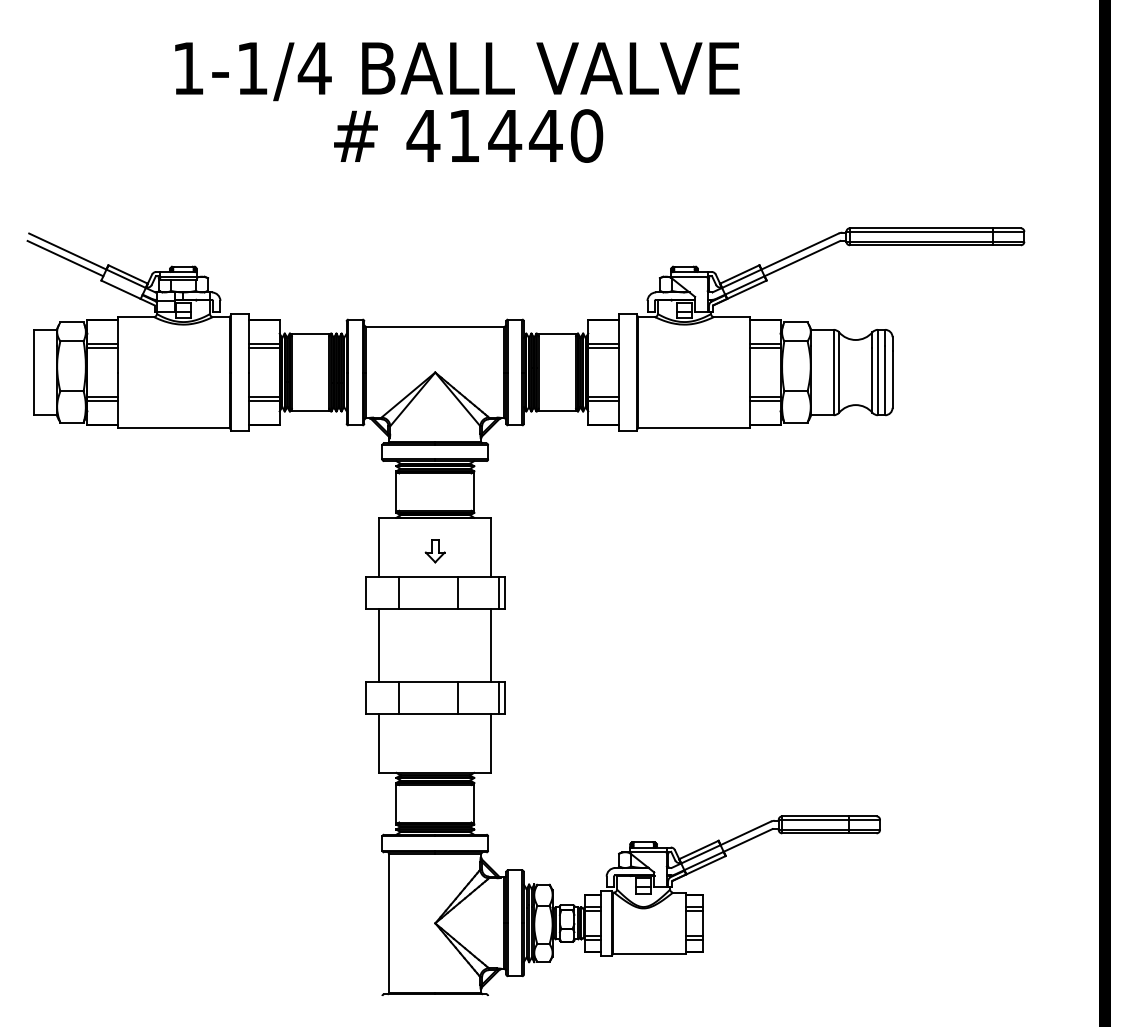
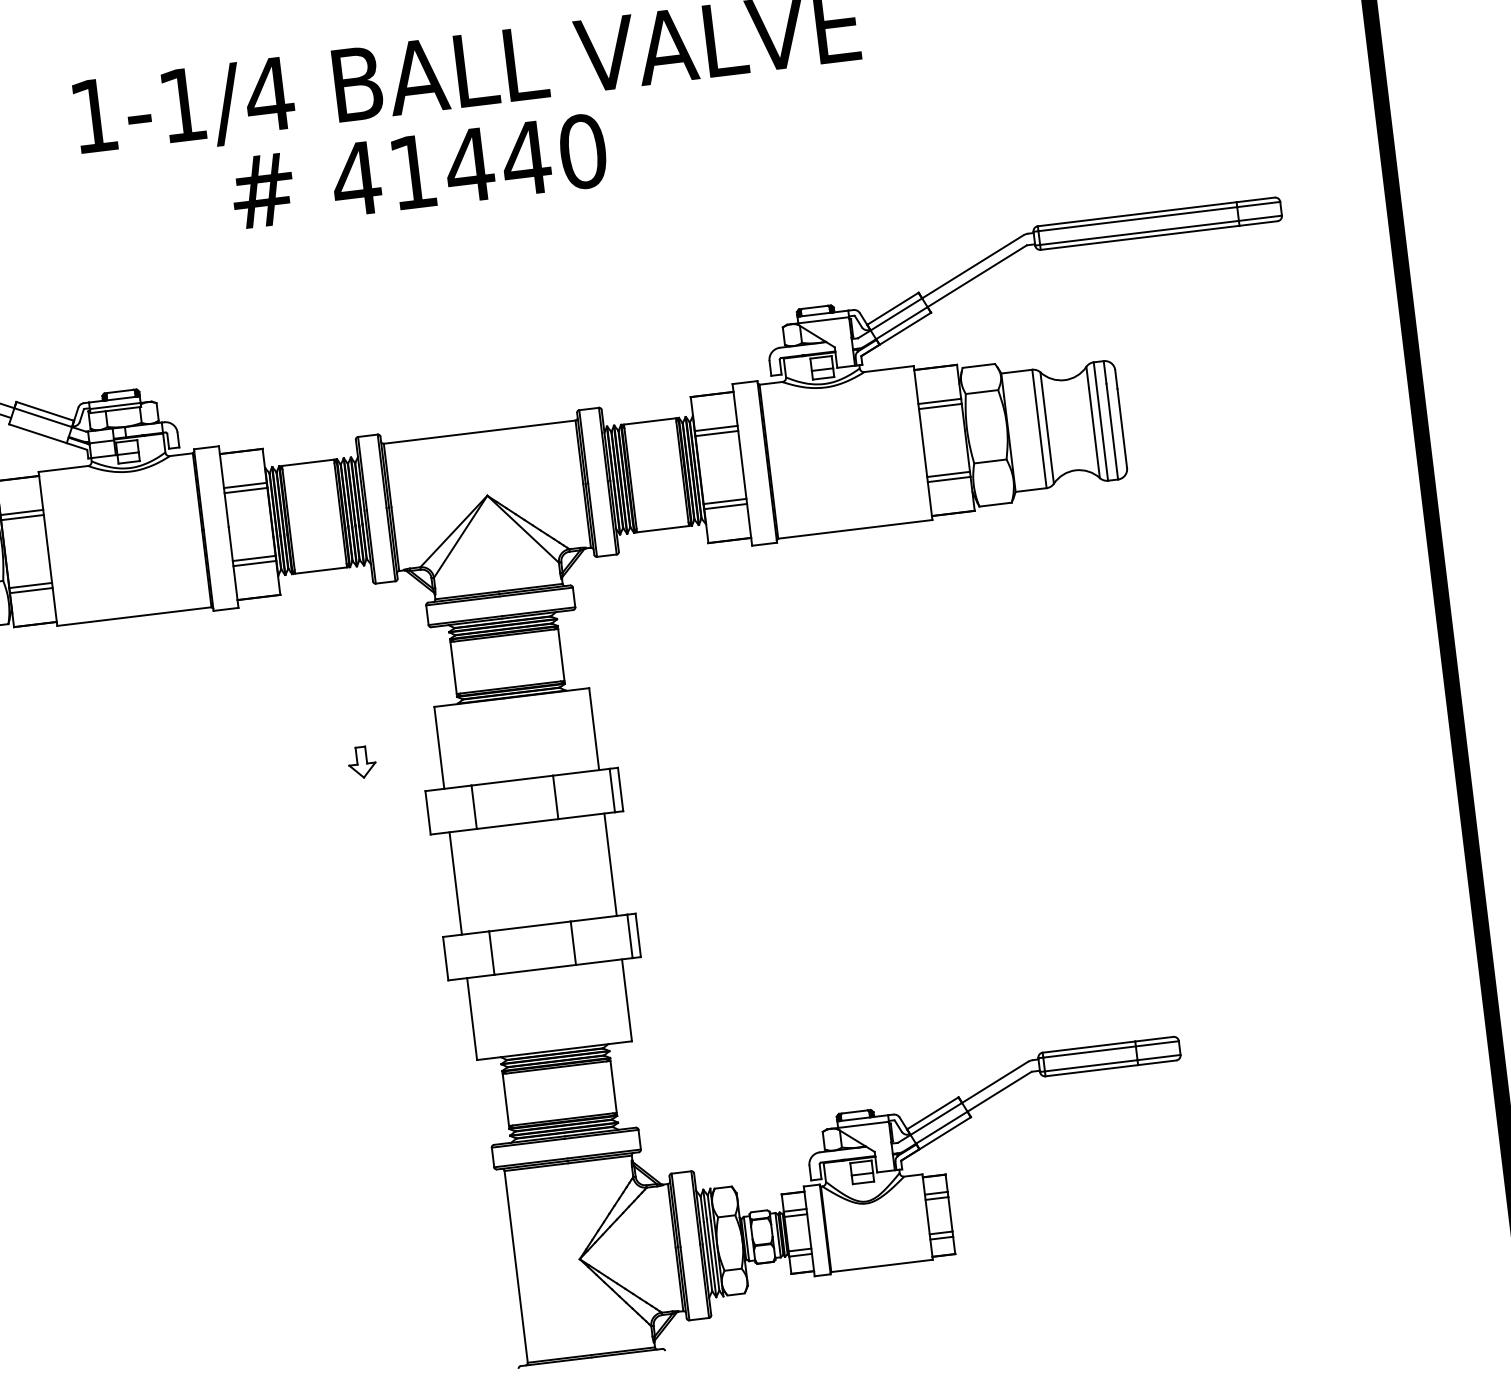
text: (468, 135) -> (418, 170), moved
part: (434, 551) -> (361, 762), moved

